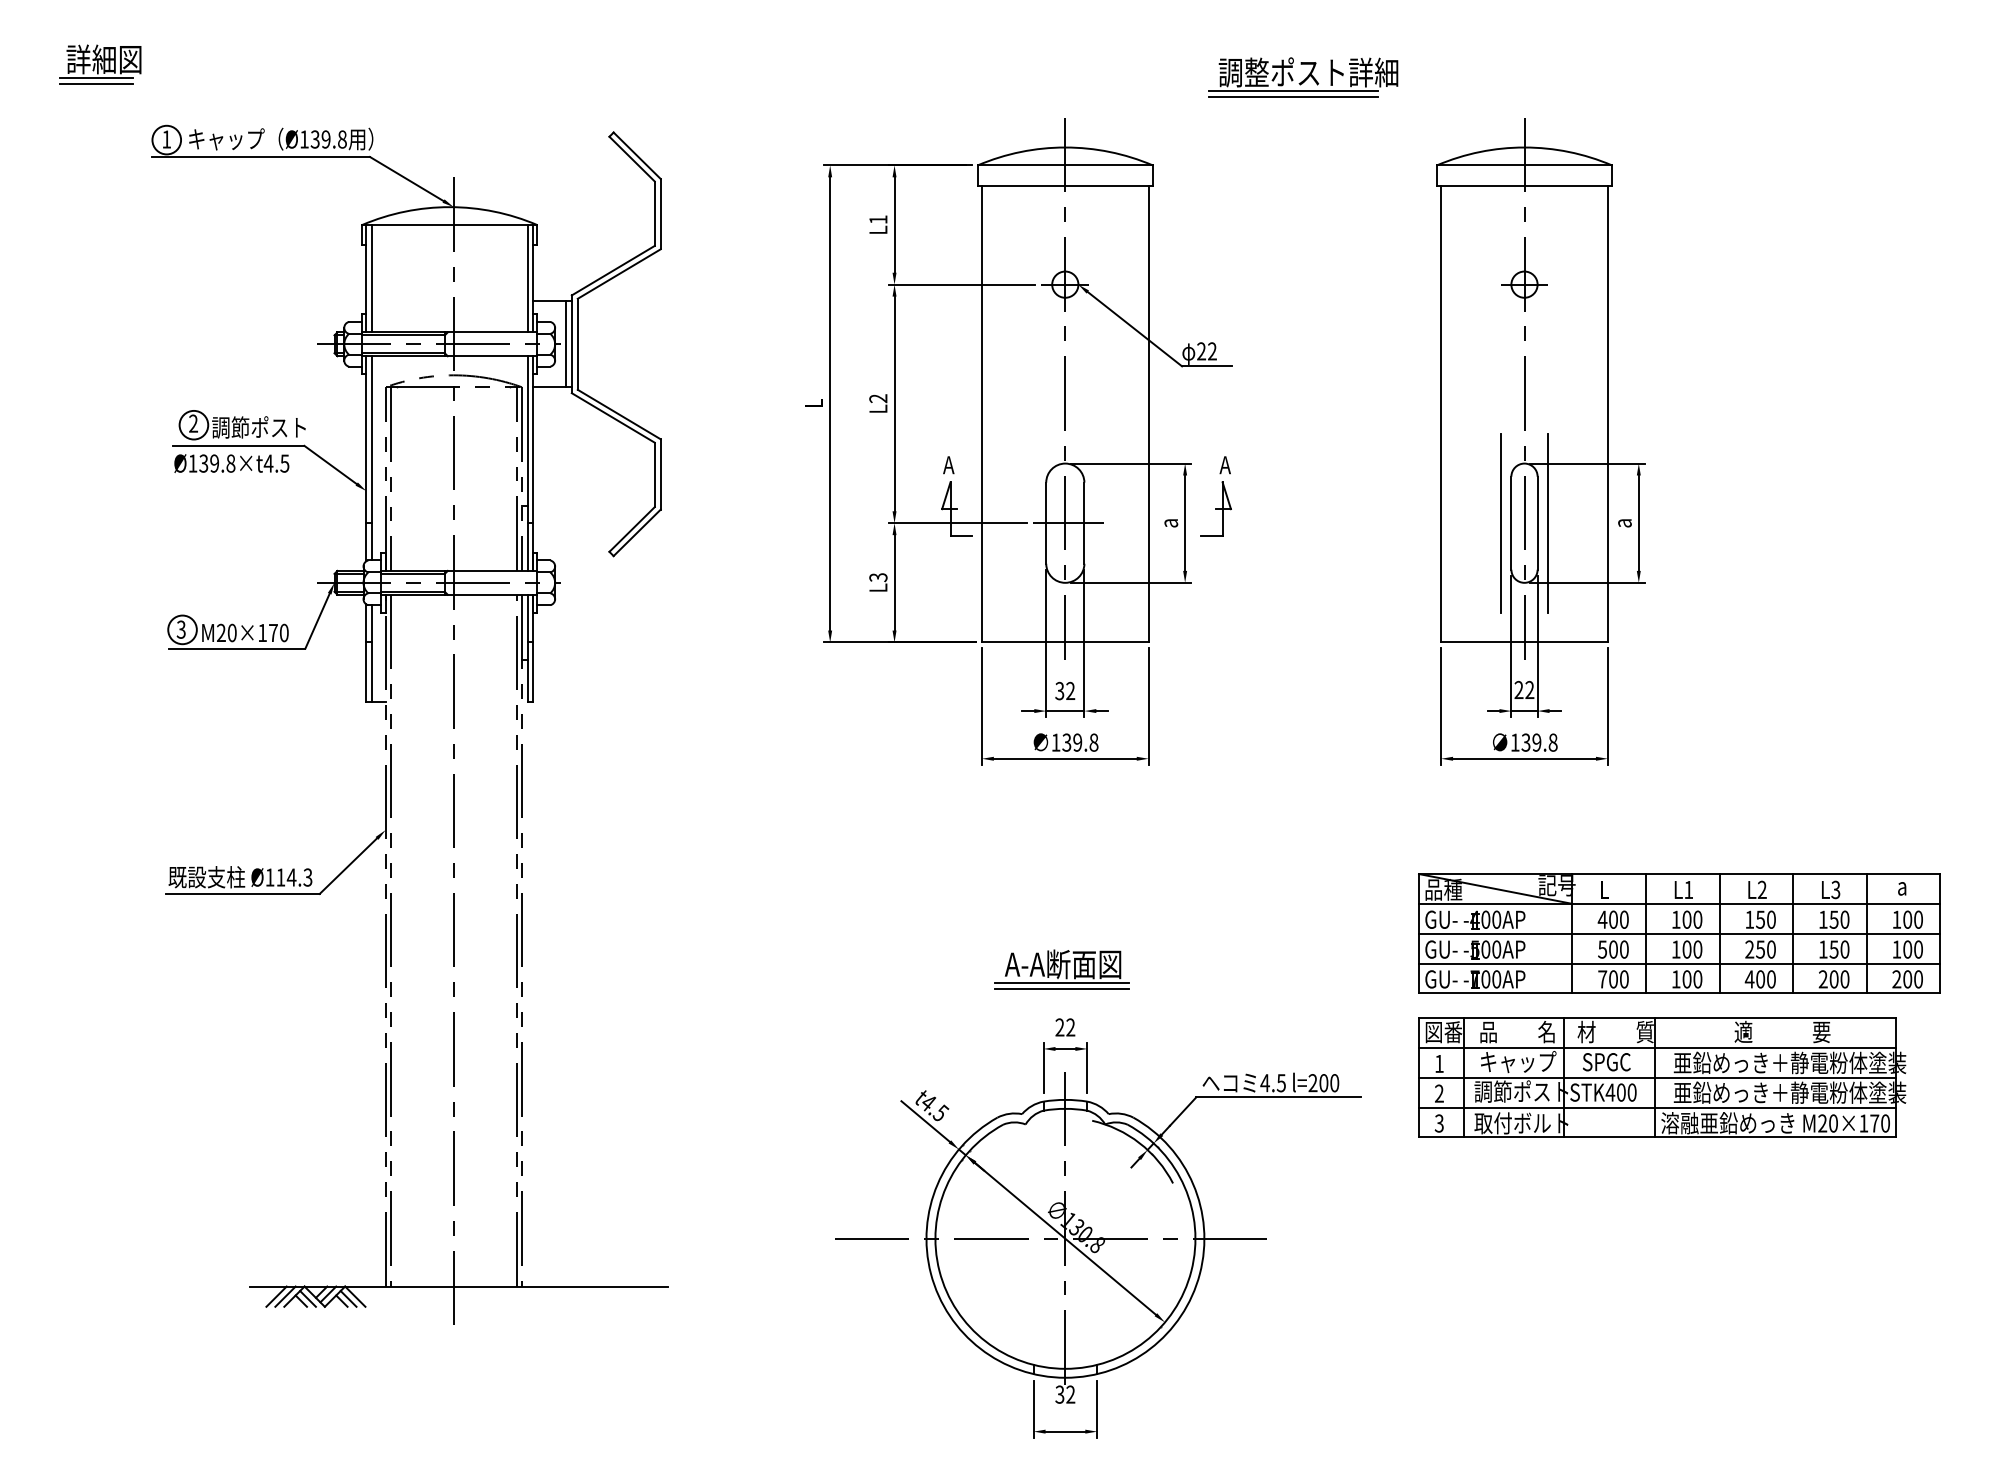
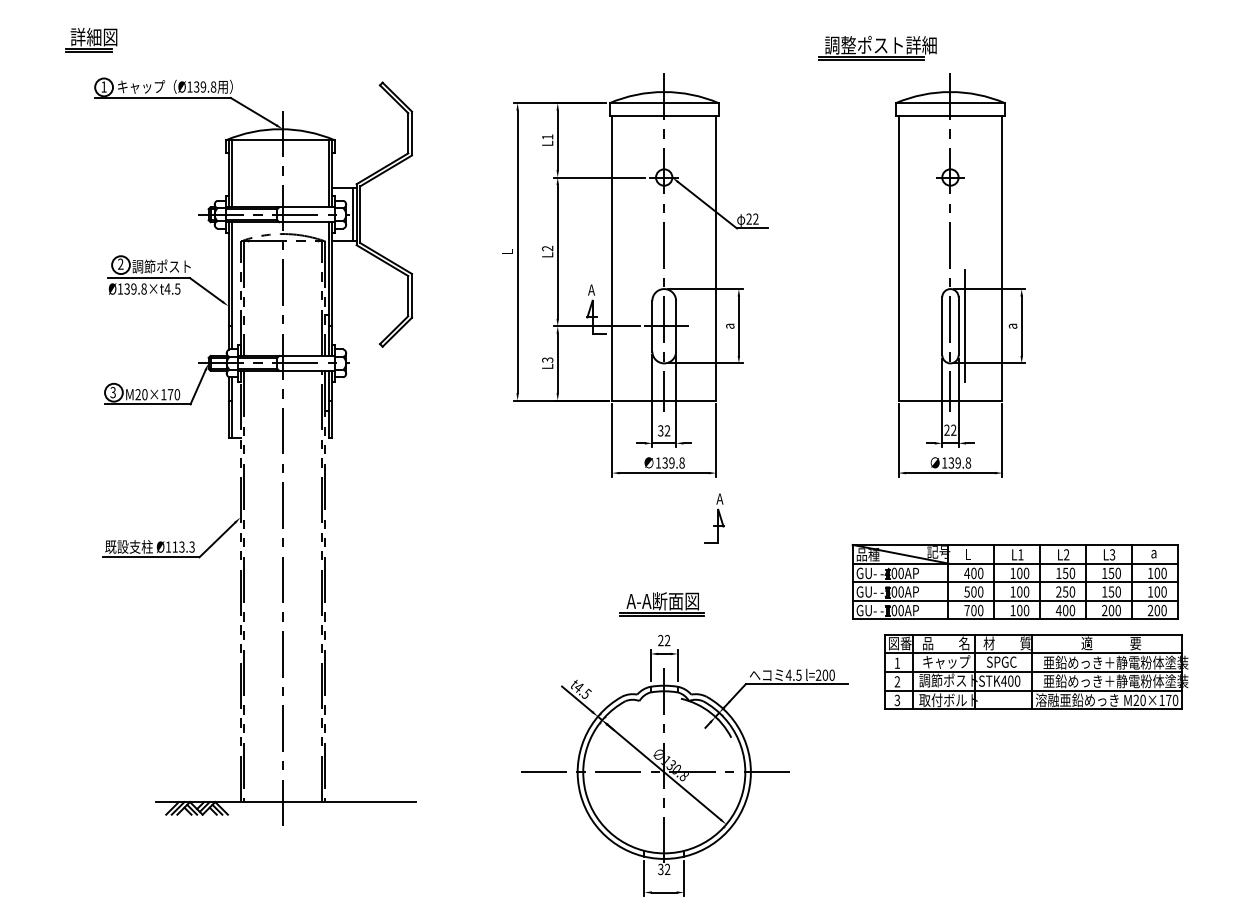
part: (100, 64) -> (91, 40), moved
part: (1303, 76) -> (877, 47), moved
part: (1216, 496) -> (714, 518), moved
line: (1500, 523) -> (935, 326), removed
text: (290, 876) -> (181, 546), Ø114.3 -> Ø113.3
part: (1678, 932) -> (1014, 581), moved

